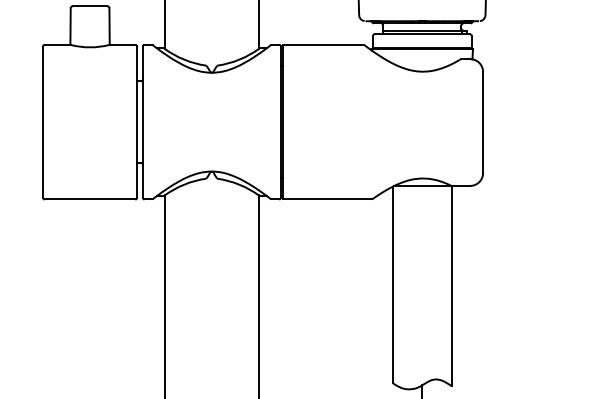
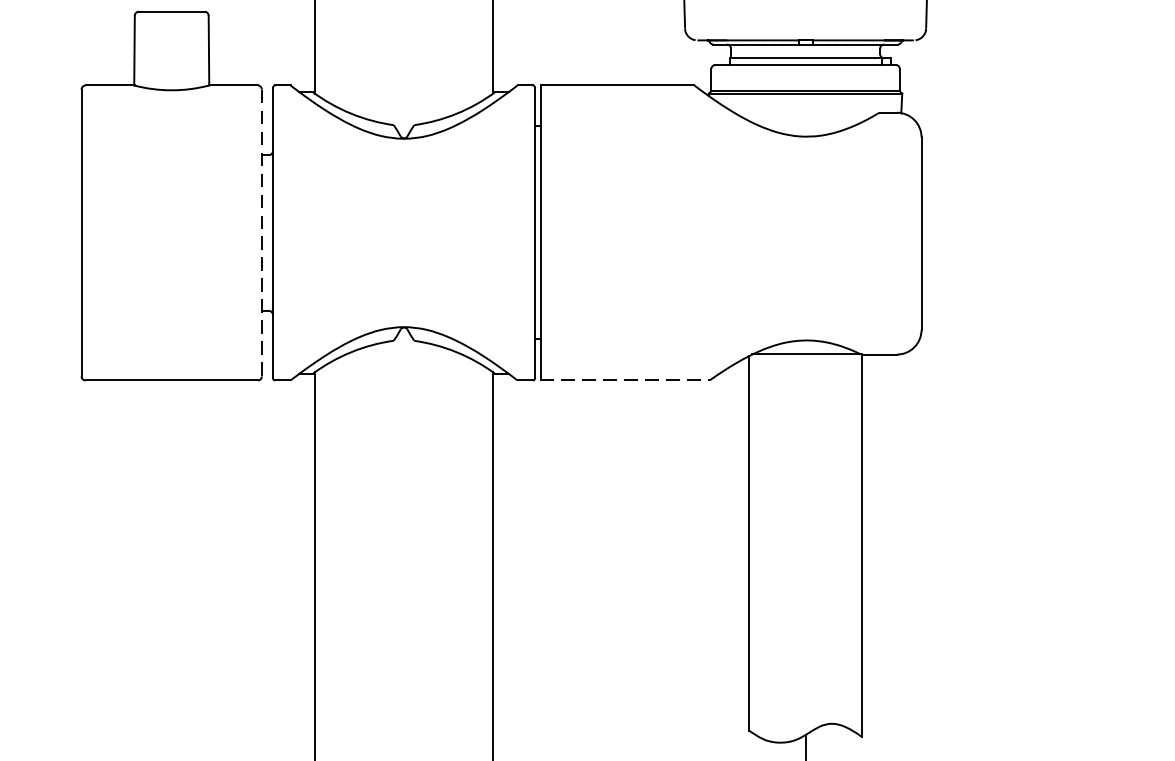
line: (137, 122) -> (262, 233), solid -> dashed
line: (328, 199) -> (626, 380), solid -> dashed

